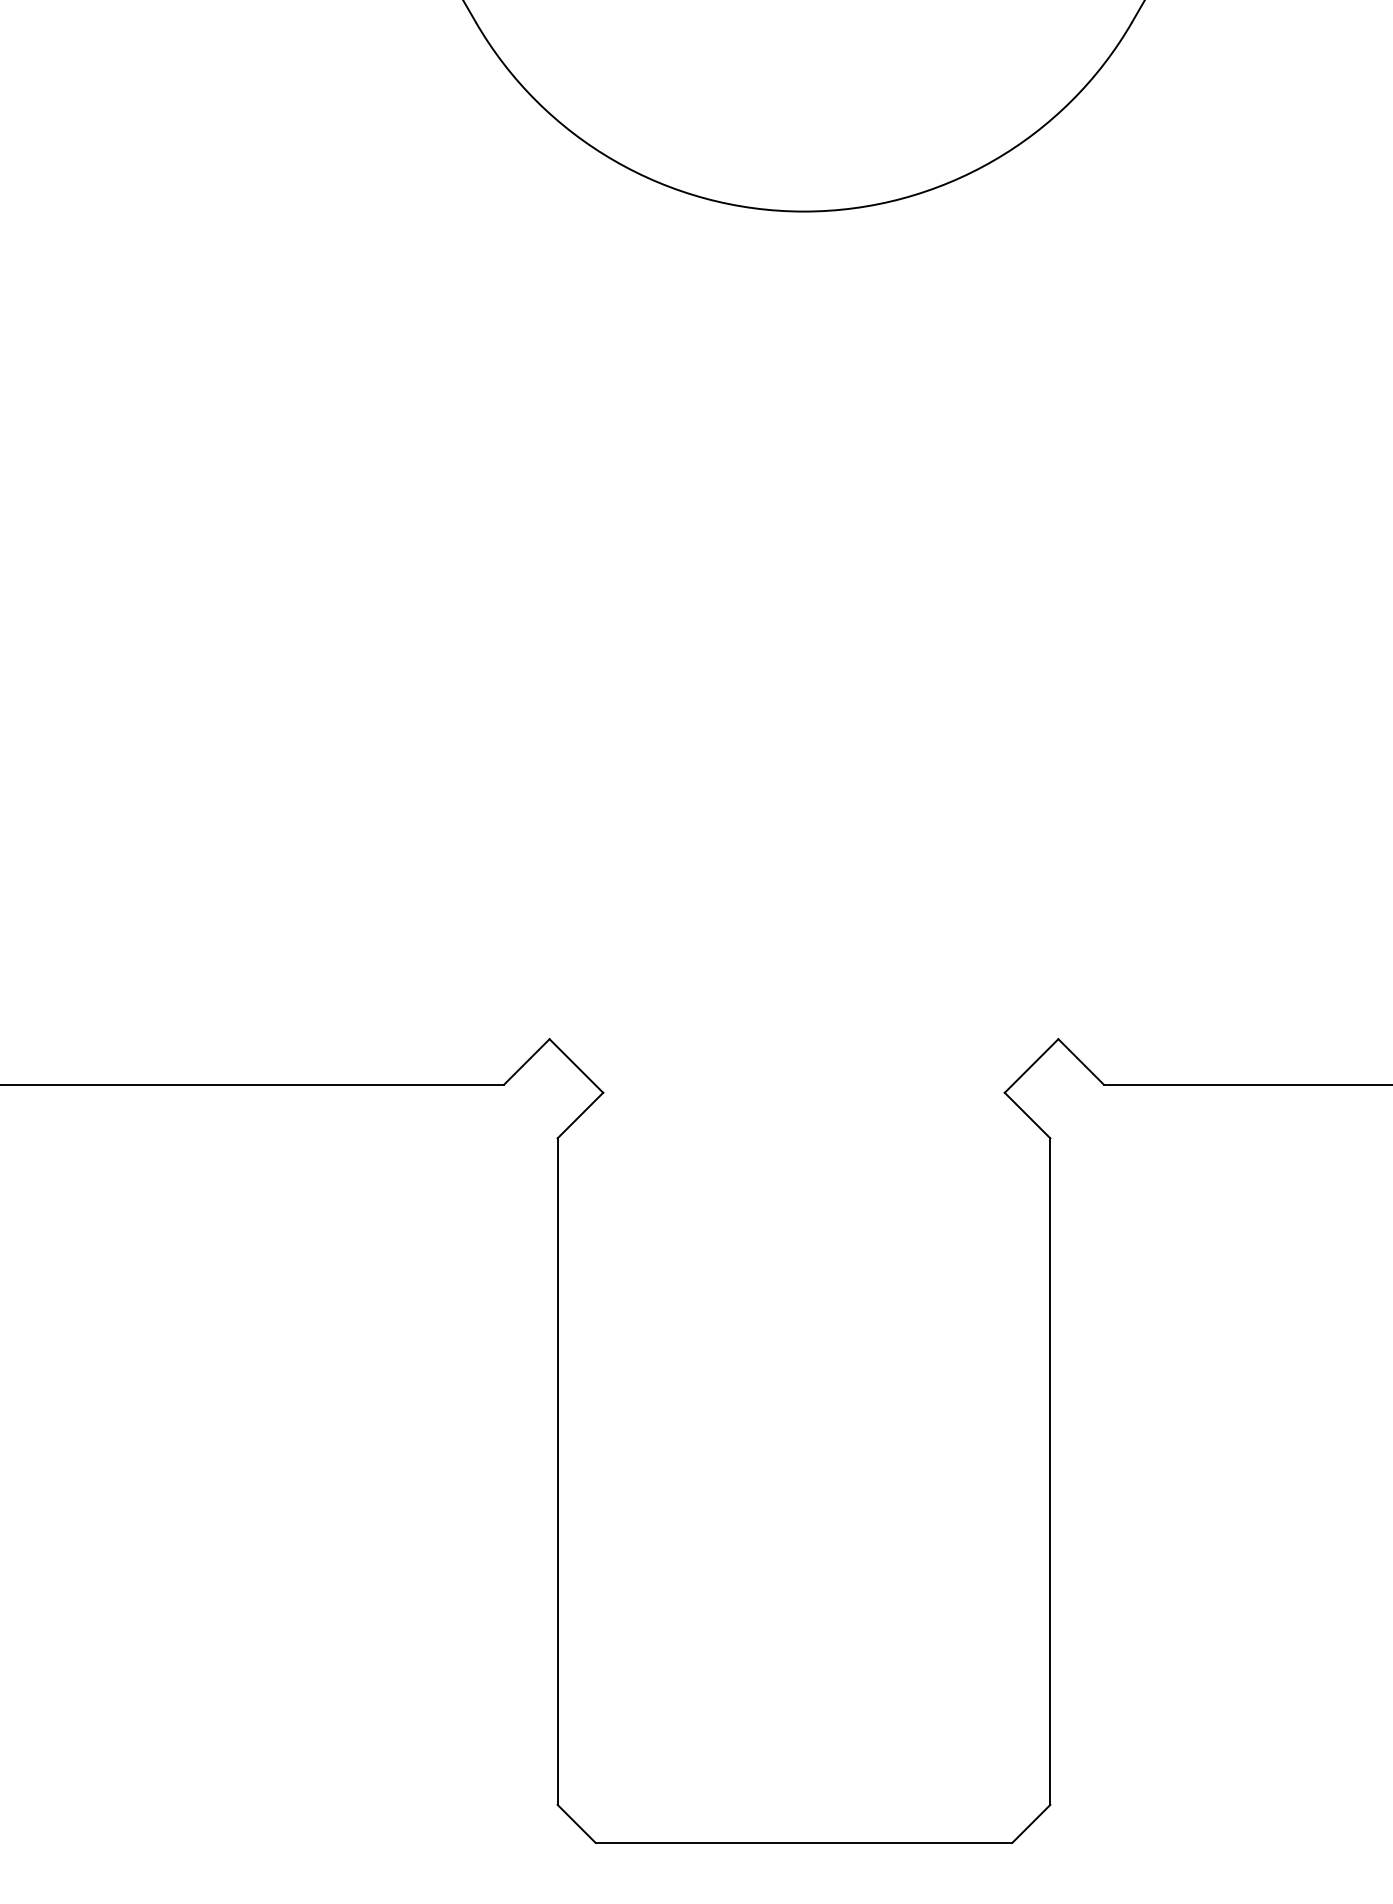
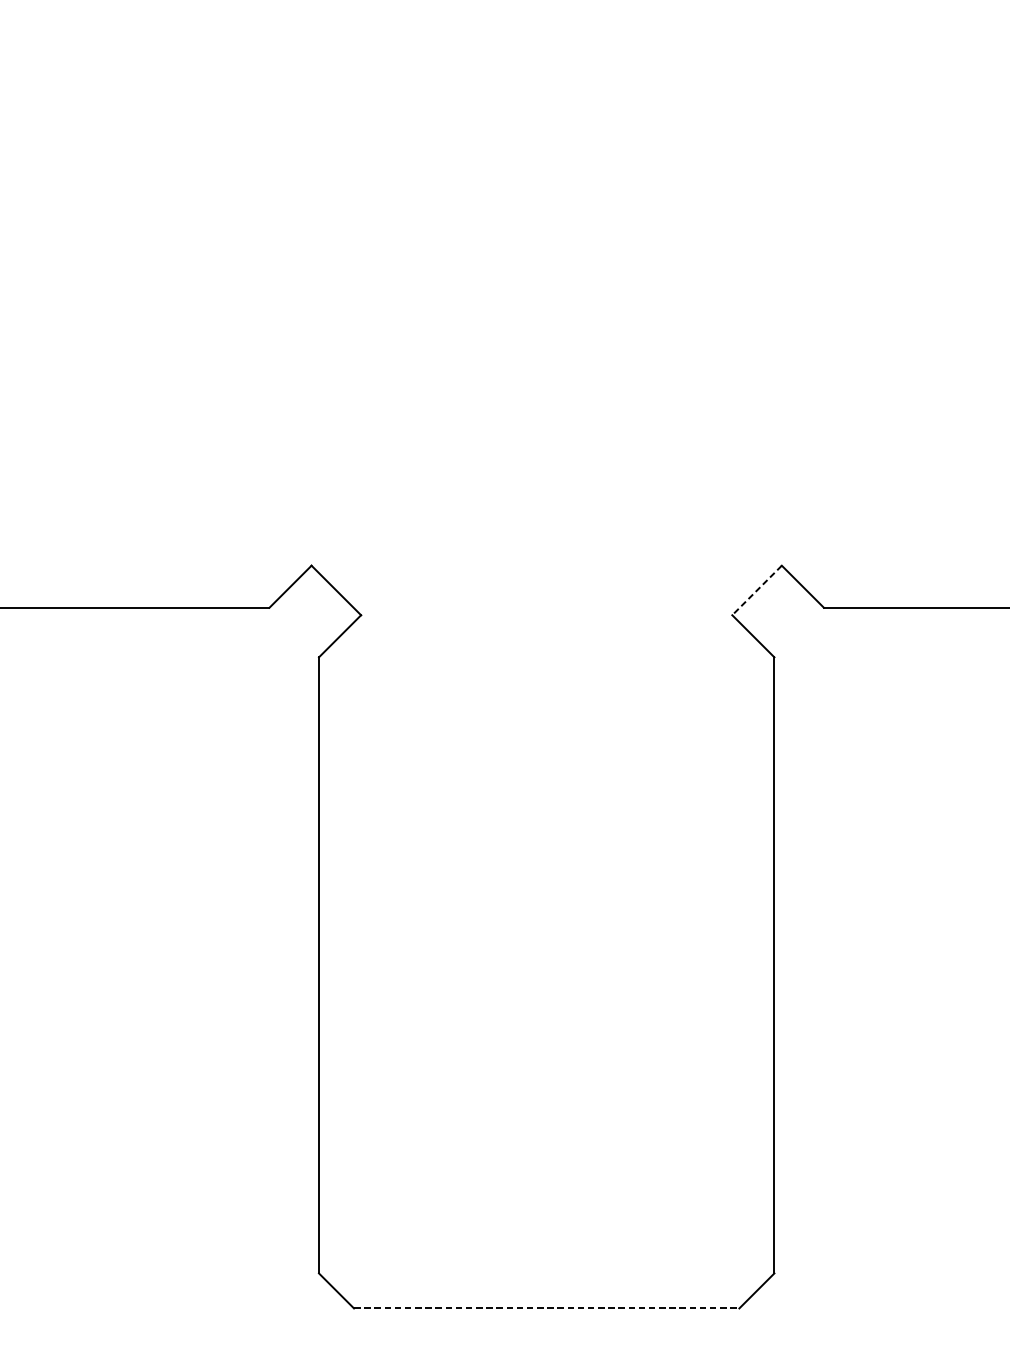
line: (1031, 1066) -> (756, 590), solid -> dashed
line: (804, 1842) -> (547, 1308), solid -> dashed

